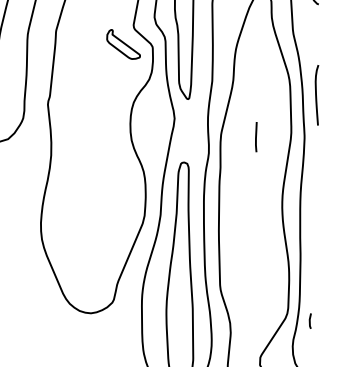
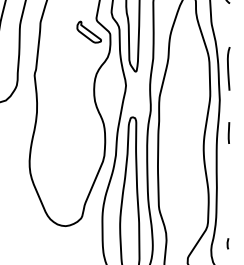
line: (255, 136) -> (228, 132), moved
line: (309, 320) -> (227, 243), moved

